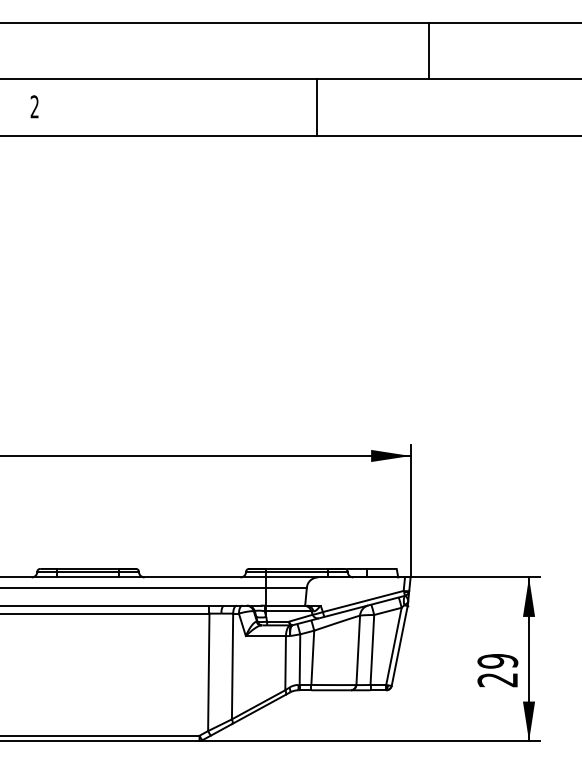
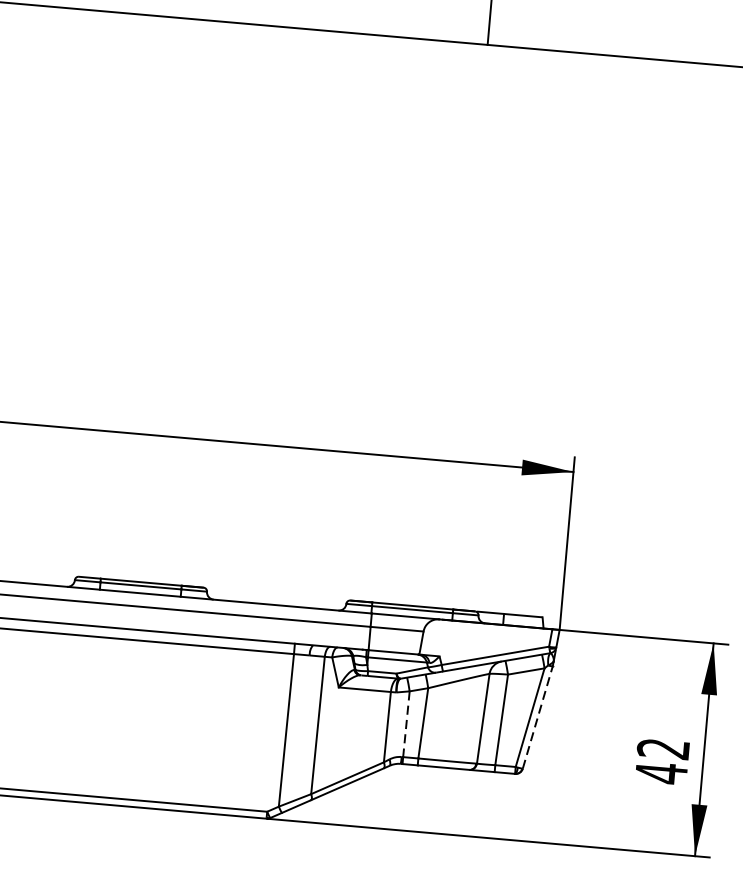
line: (399, 645) -> (537, 717), solid -> dashed
line: (299, 660) -> (405, 725), solid -> dashed
text: (497, 670) -> (662, 760), 29 -> 42

